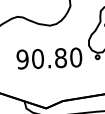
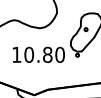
text: (22, 59) -> (16, 54), 90.80 -> 10.80

